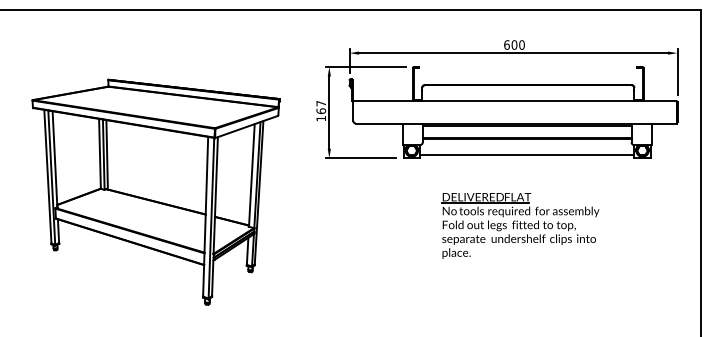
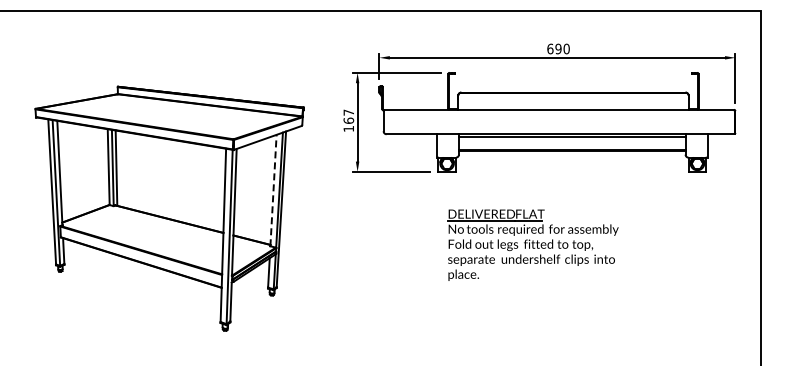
text: (514, 45) -> (558, 49), 600 -> 690
line: (527, 155) -> (572, 168), removed
line: (251, 175) -> (273, 190), solid -> dashed
part: (519, 225) -> (532, 244), moved

